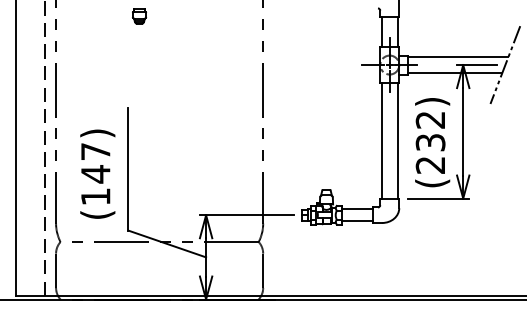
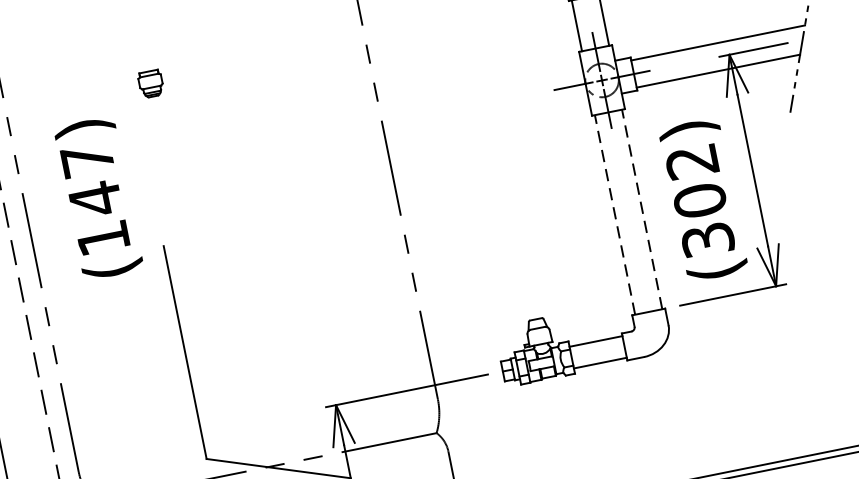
line: (381, 141) -> (614, 215), solid -> dashed
line: (397, 141) -> (642, 210), solid -> dashed
text: (430, 153) -> (703, 219), (232) -> (302)
text: (97, 173) -> (98, 197), moved

